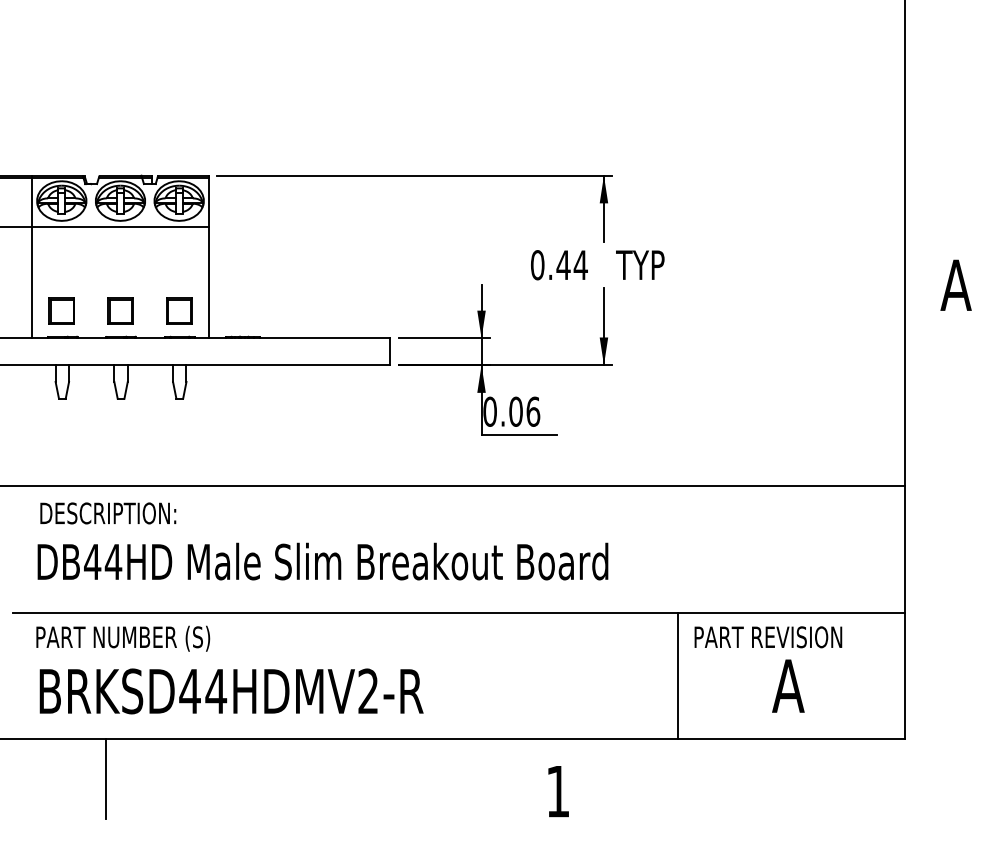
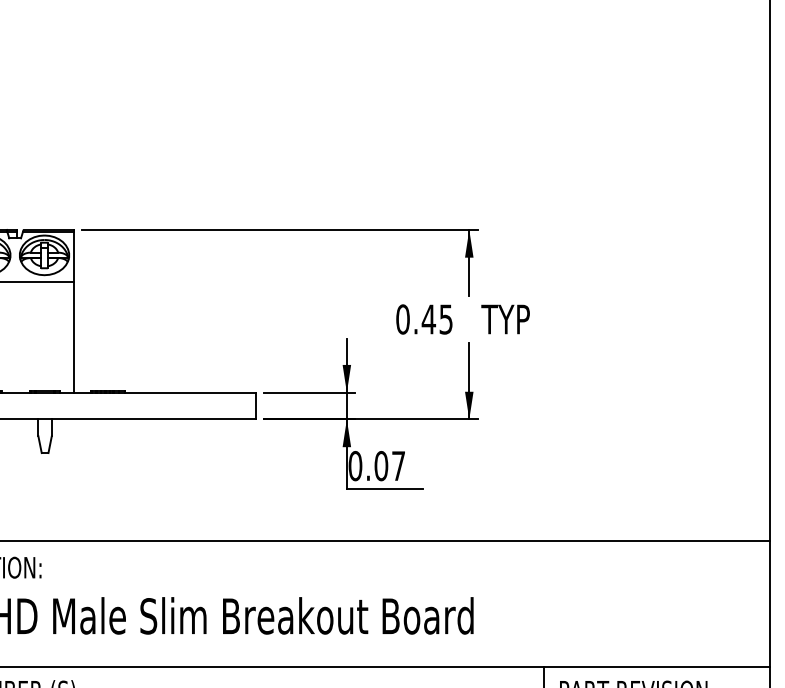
text: (580, 265) -> (445, 319), 0.44 -> 0.45
part: (179, 310) -> (44, 364), removed
text: (533, 411) -> (398, 465), 0.06 -> 0.07

